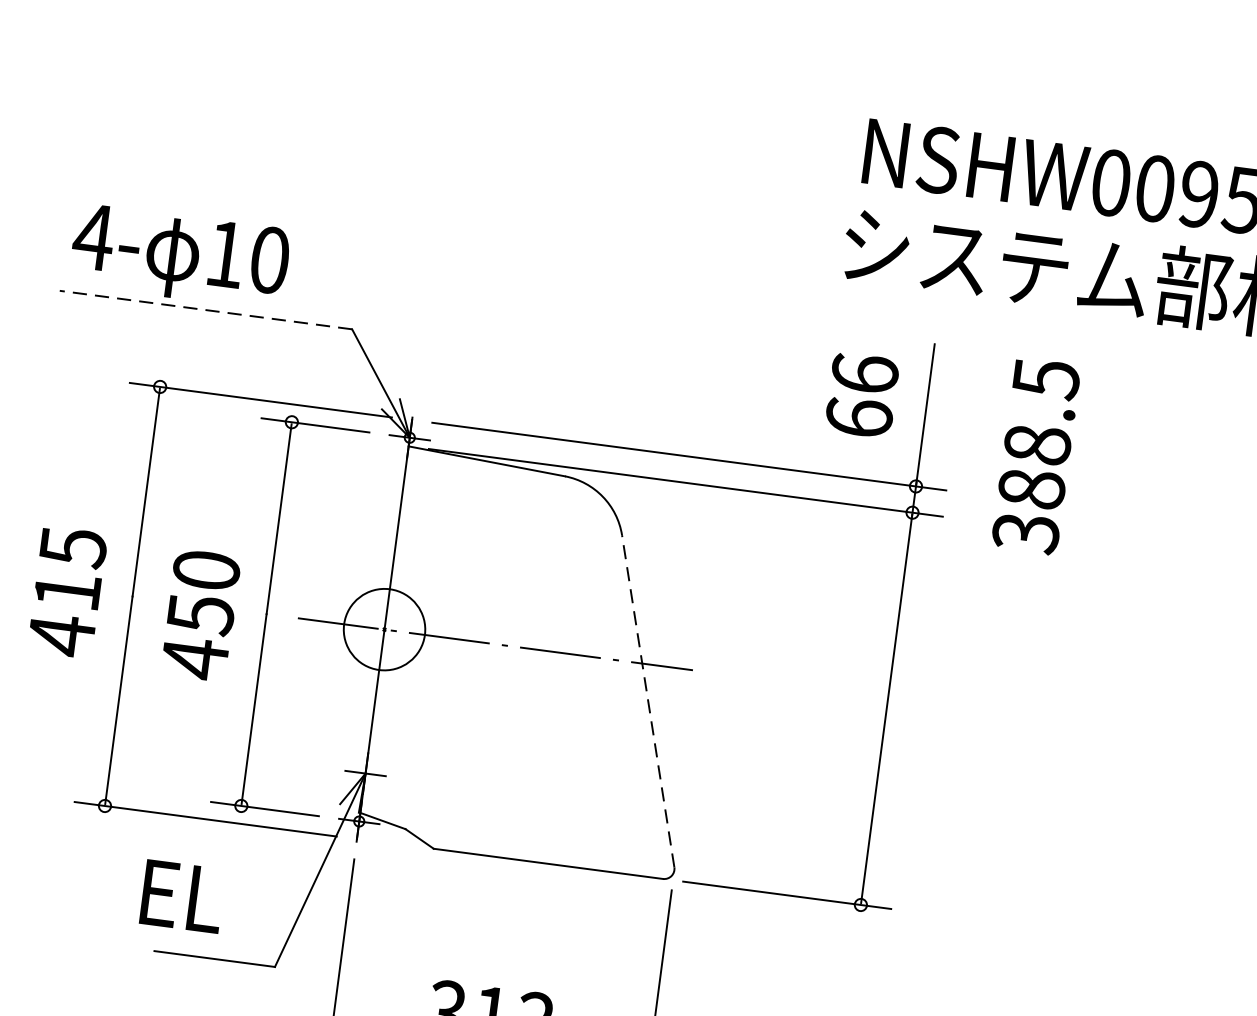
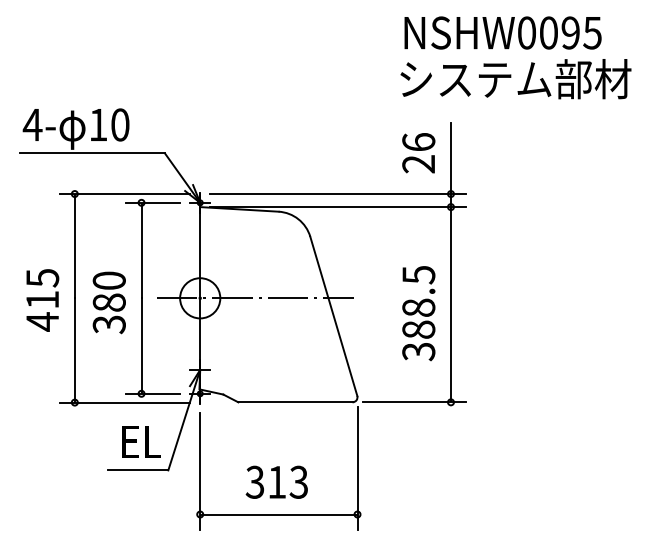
line: (206, 310) -> (92, 153), dashed -> solid
text: (858, 418) -> (418, 164), 66 -> 26
text: (1035, 456) -> (418, 313), moved
text: (196, 635) -> (108, 313), 450 -> 380
line: (647, 701) -> (333, 316), dashed -> solid
text: (182, 895) -> (141, 441), moved

